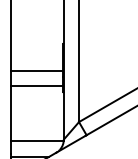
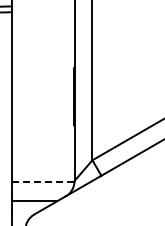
line: (37, 71) -> (43, 100), removed
line: (37, 85) -> (43, 117), removed
line: (37, 140) -> (43, 182), solid -> dashed

